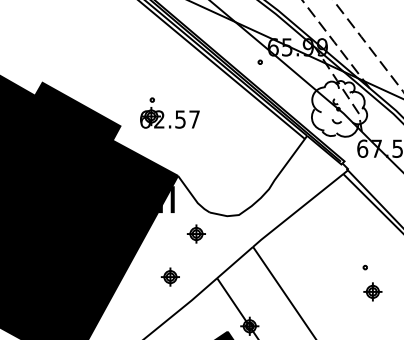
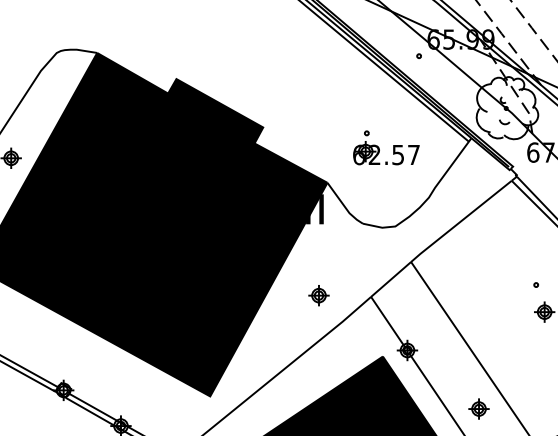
part: (163, 112) -> (379, 147), moved
part: (196, 233) -> (347, 247), removed

